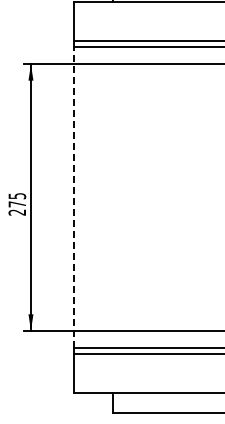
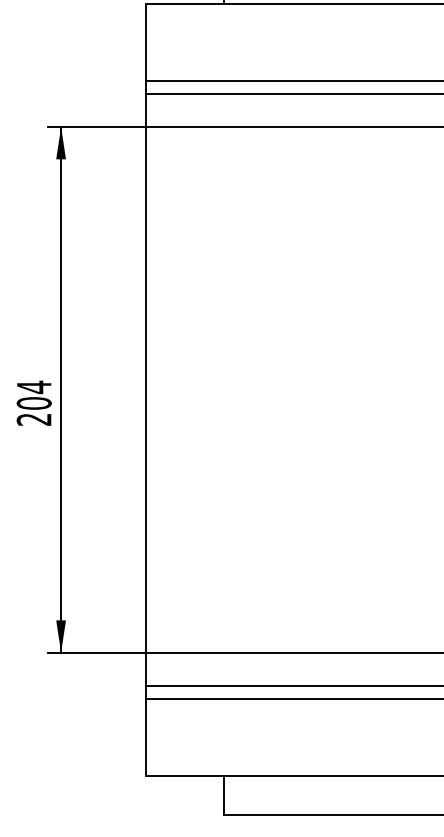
line: (74, 197) -> (147, 389), dashed -> solid
text: (17, 199) -> (34, 393), 275 -> 204

